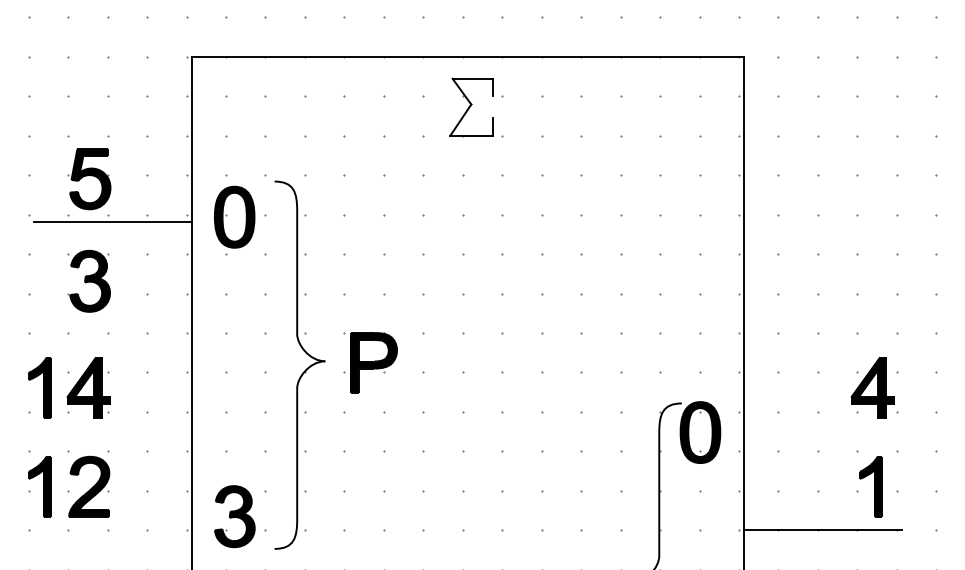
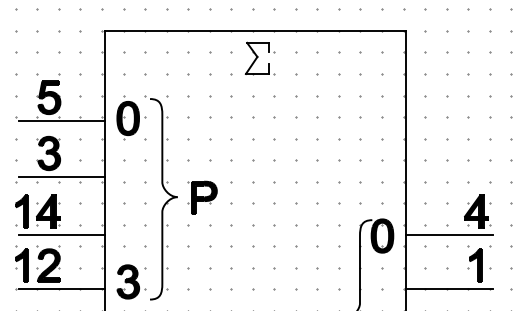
line: (112, 323) -> (61, 176), added
line: (112, 431) -> (61, 235), added
line: (823, 431) -> (449, 235), added
line: (112, 530) -> (61, 289), added

